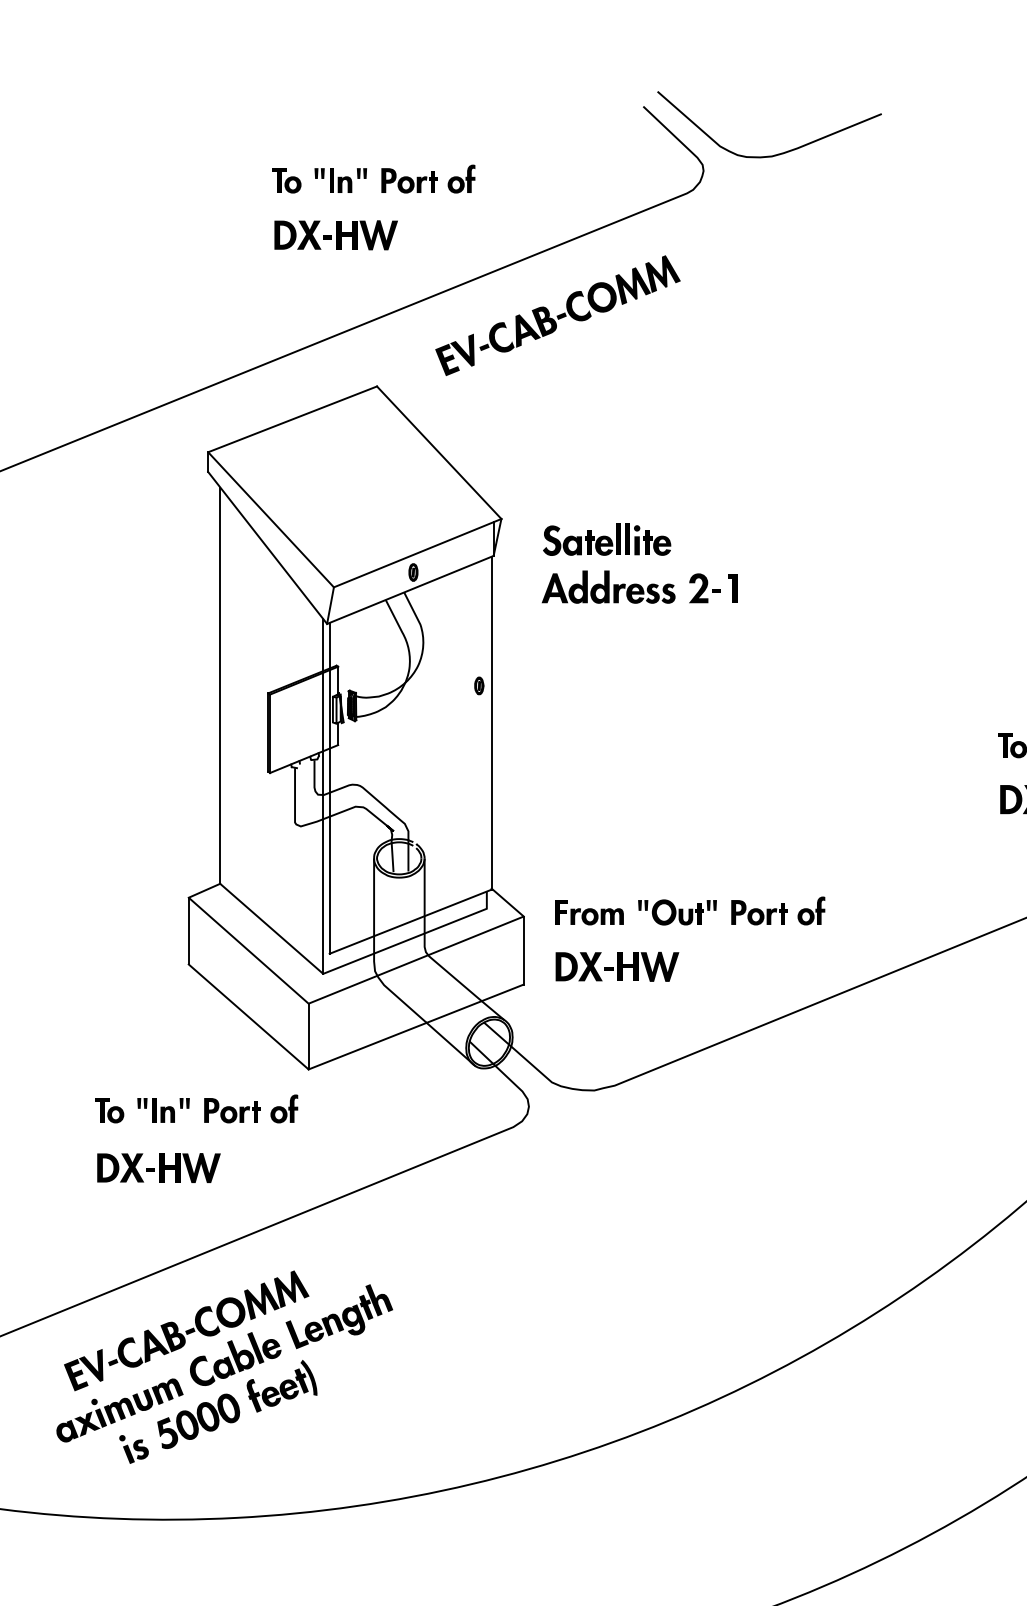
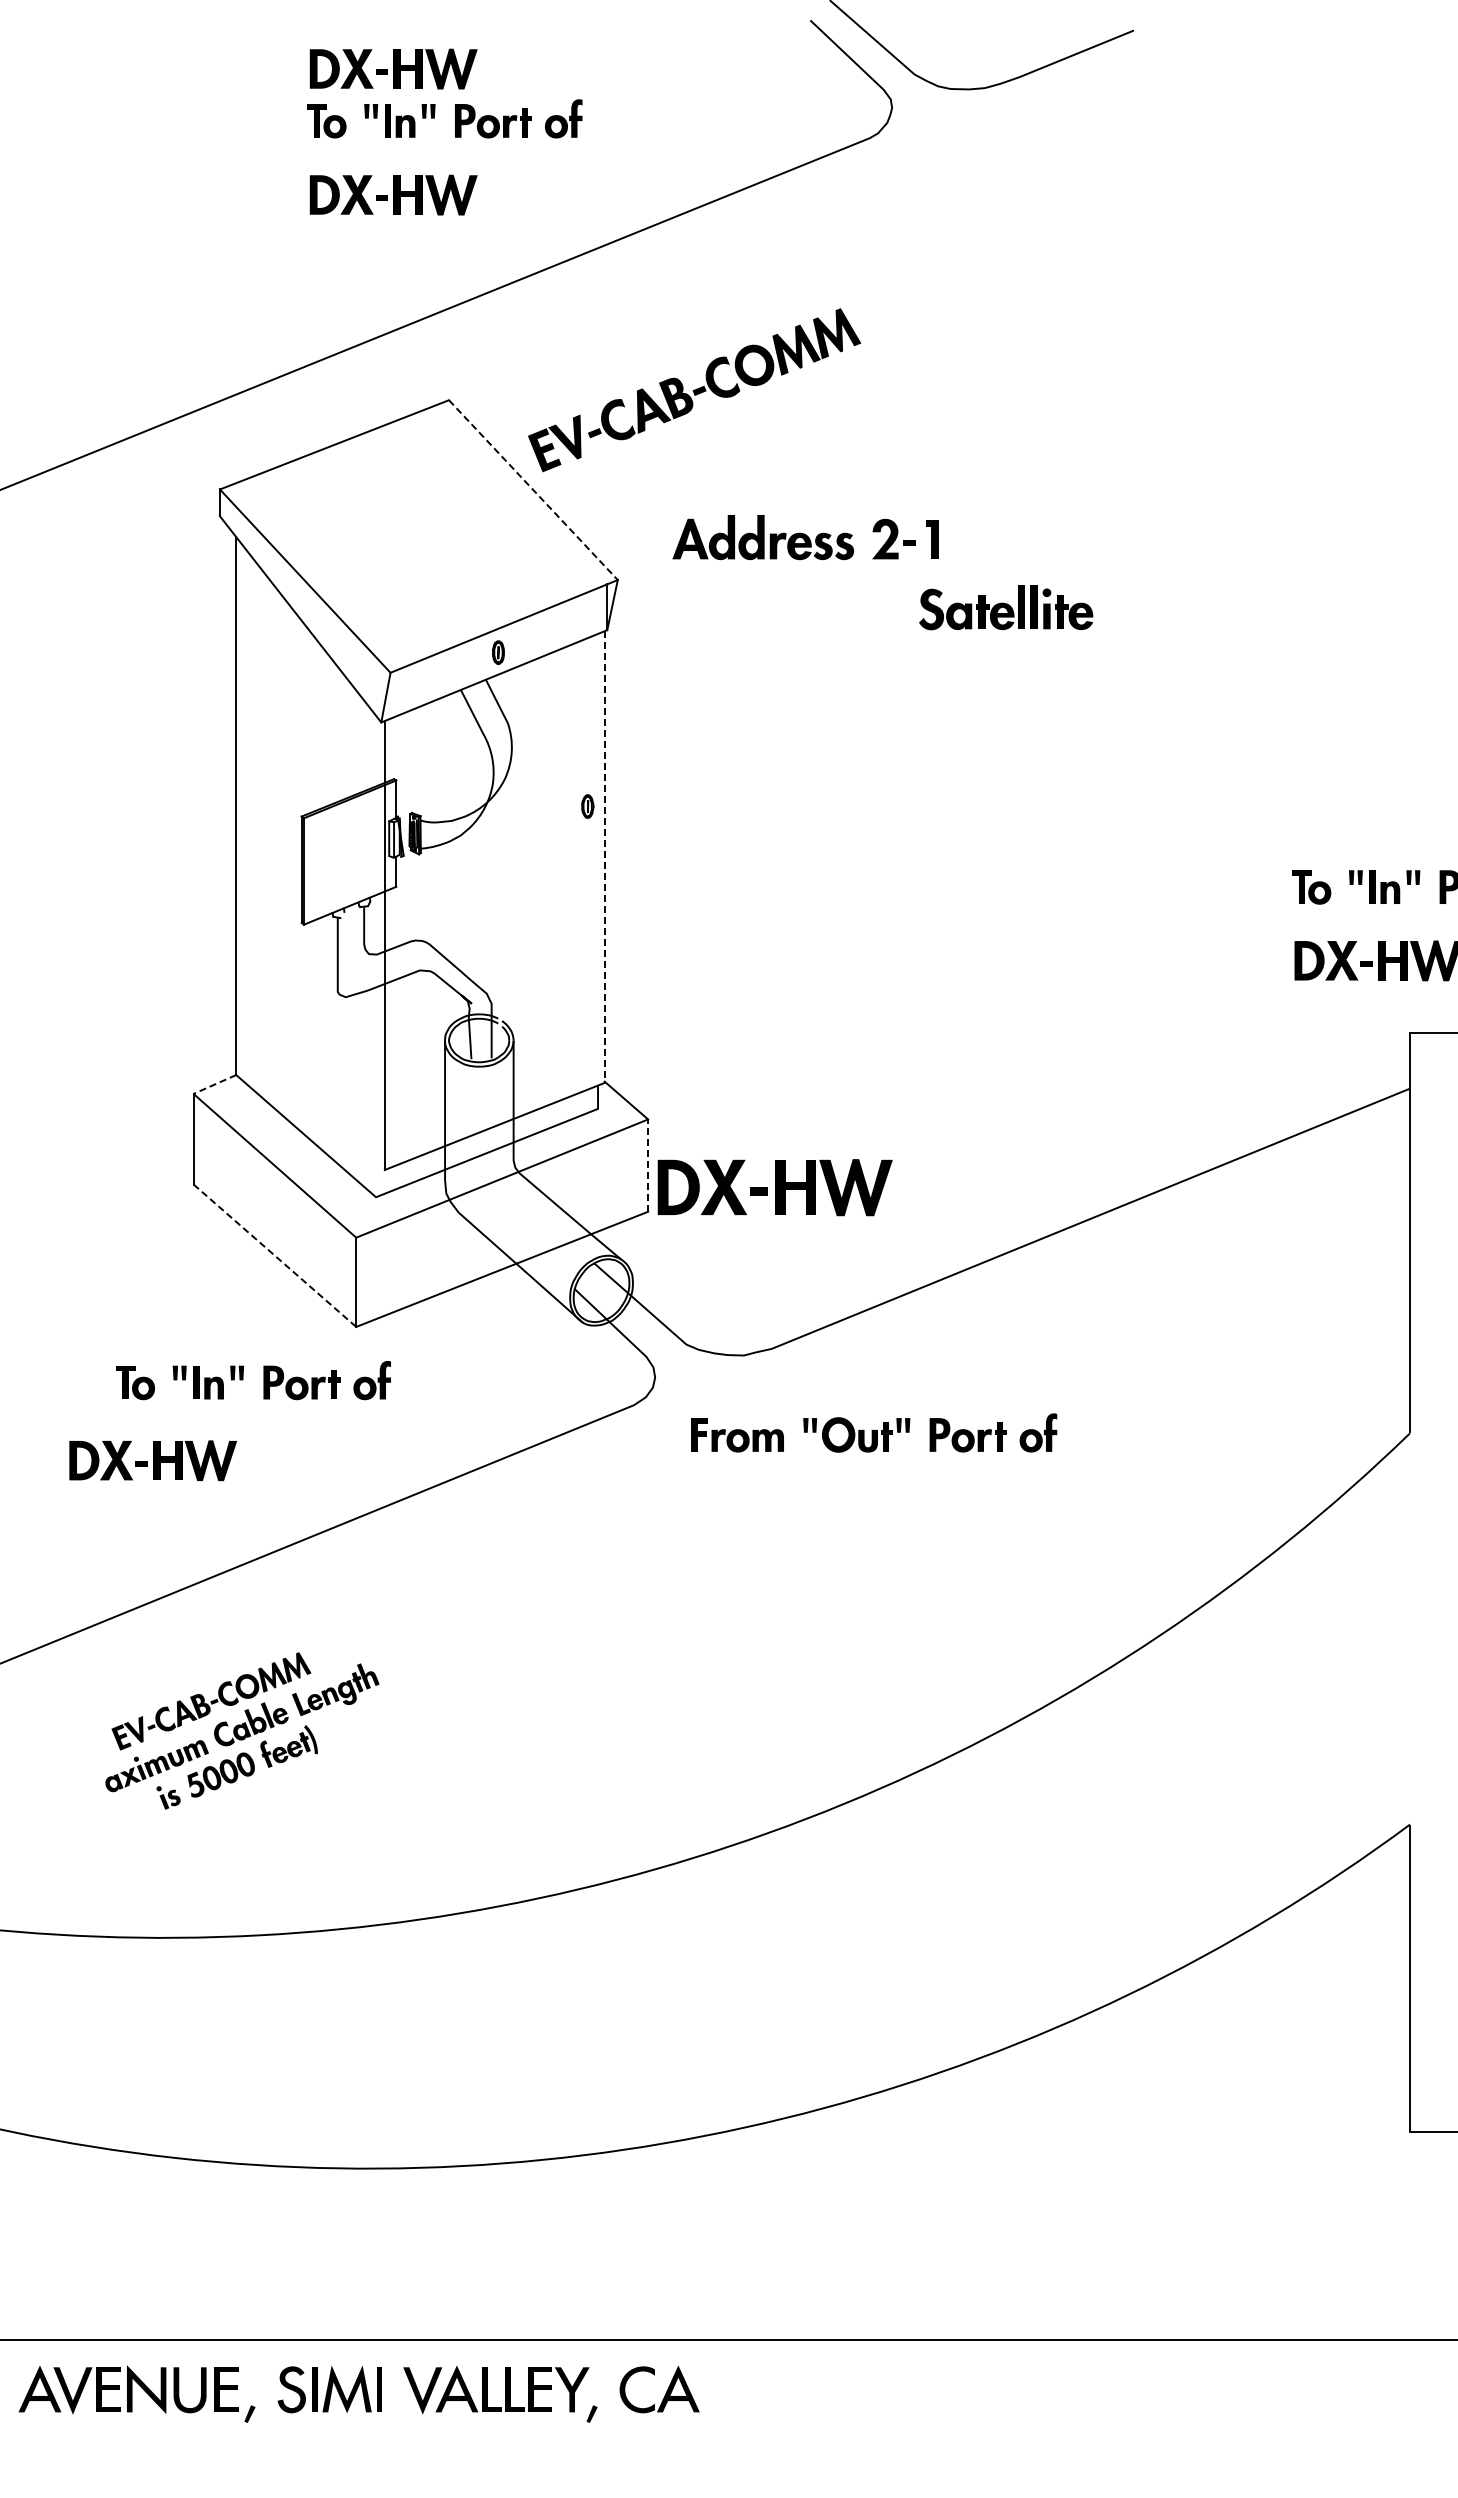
part: (336, 141) -> (393, 68), added
part: (557, 315) -> (694, 390), moved
line: (439, 452) -> (533, 490), solid -> dashed
part: (607, 539) -> (1006, 607), moved
part: (639, 587) -> (805, 537), moved
line: (491, 723) -> (604, 857), solid -> dashed
line: (323, 796) -> (376, 956), removed
line: (204, 890) -> (214, 1084), solid -> dashed
part: (690, 910) -> (874, 1432), moved
line: (524, 950) -> (648, 1165), solid -> dashed
part: (617, 966) -> (775, 1187), size x1.4
line: (249, 1017) -> (275, 1256), solid -> dashed
part: (189, 1108) -> (243, 1380), moved
part: (224, 1366) -> (242, 1730), size x0.6

